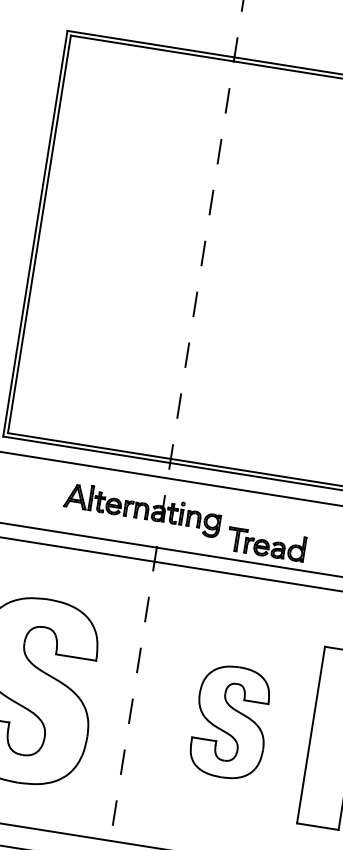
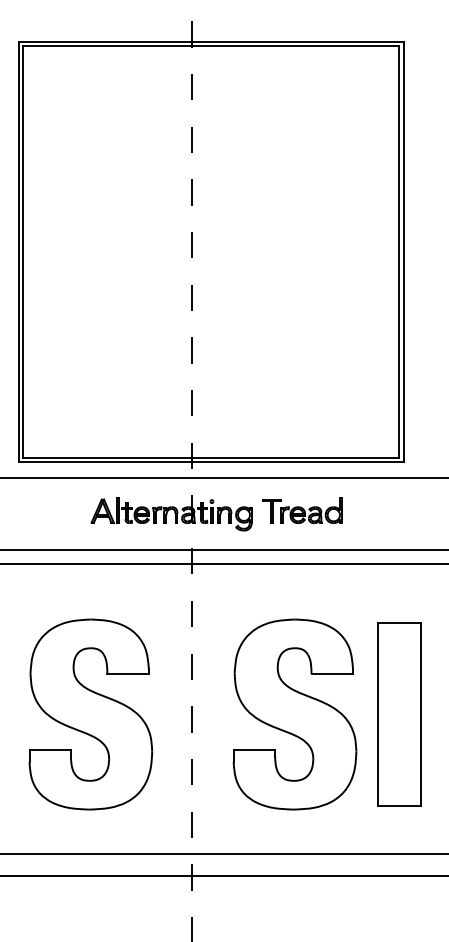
part: (266, 543) -> (302, 510), moved
part: (230, 722) -> (294, 714), size x1.67

